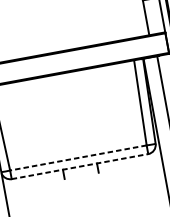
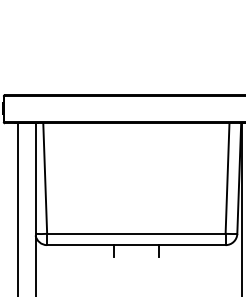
line: (77, 157) -> (135, 233), dashed -> solid
line: (80, 166) -> (136, 245), dashed -> solid

